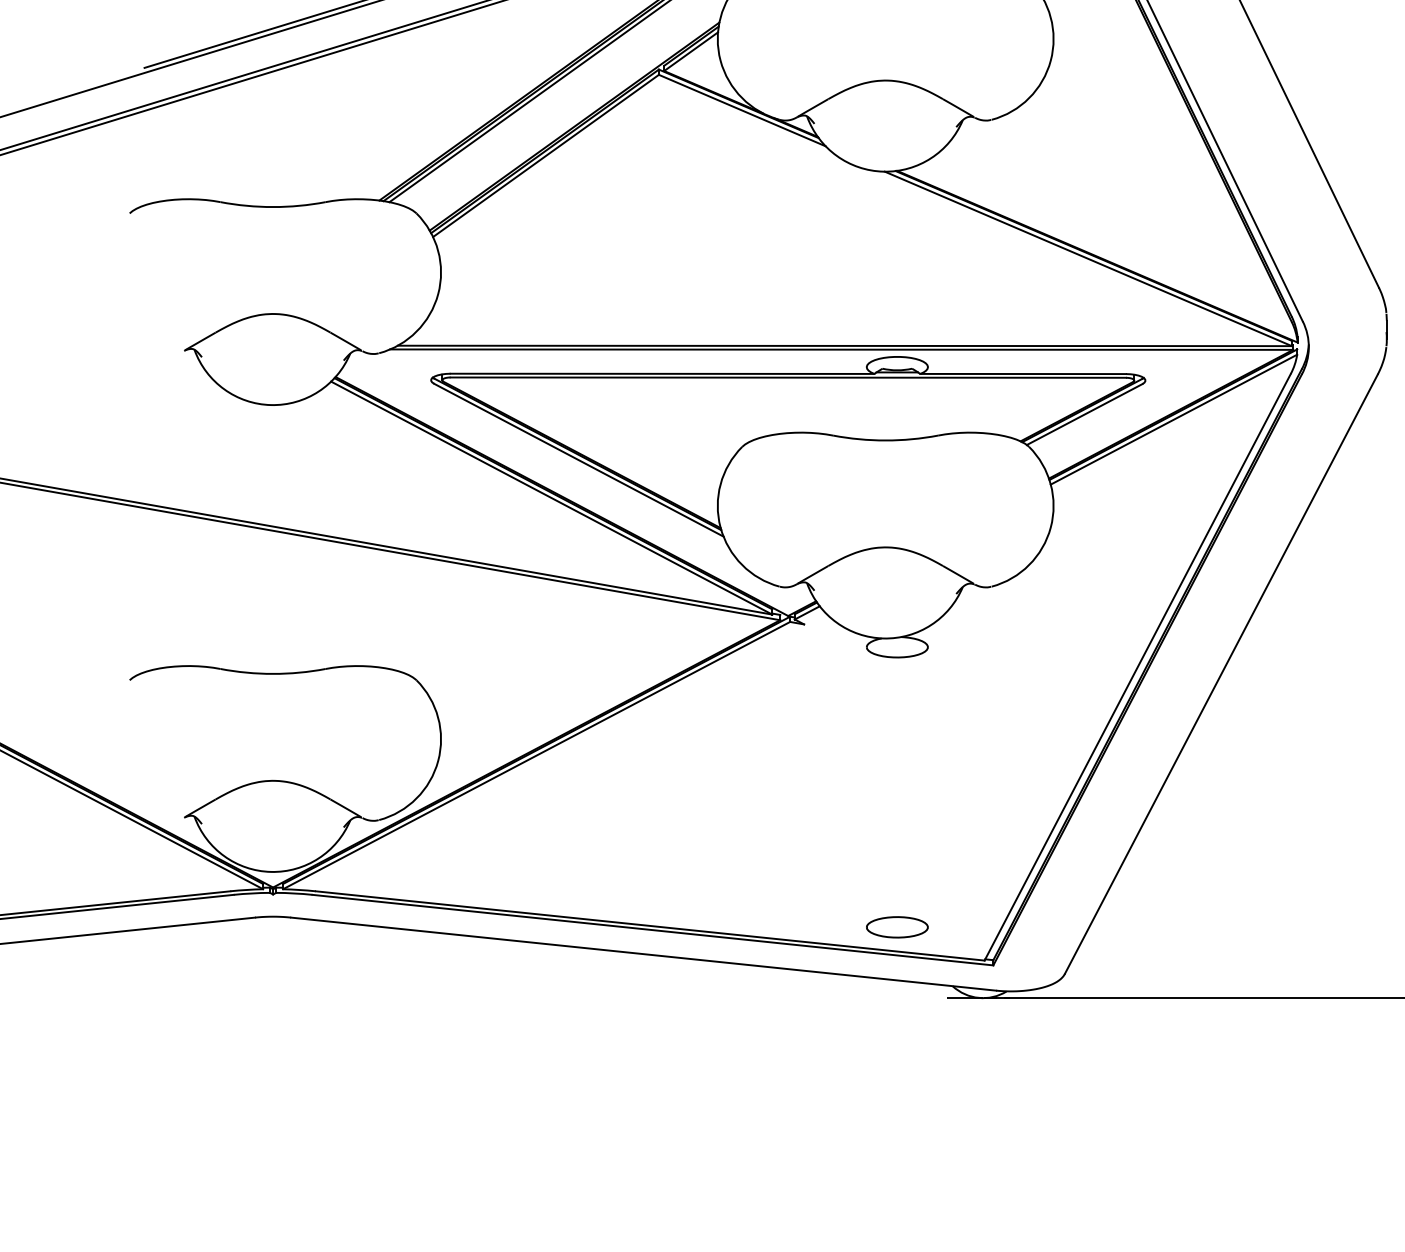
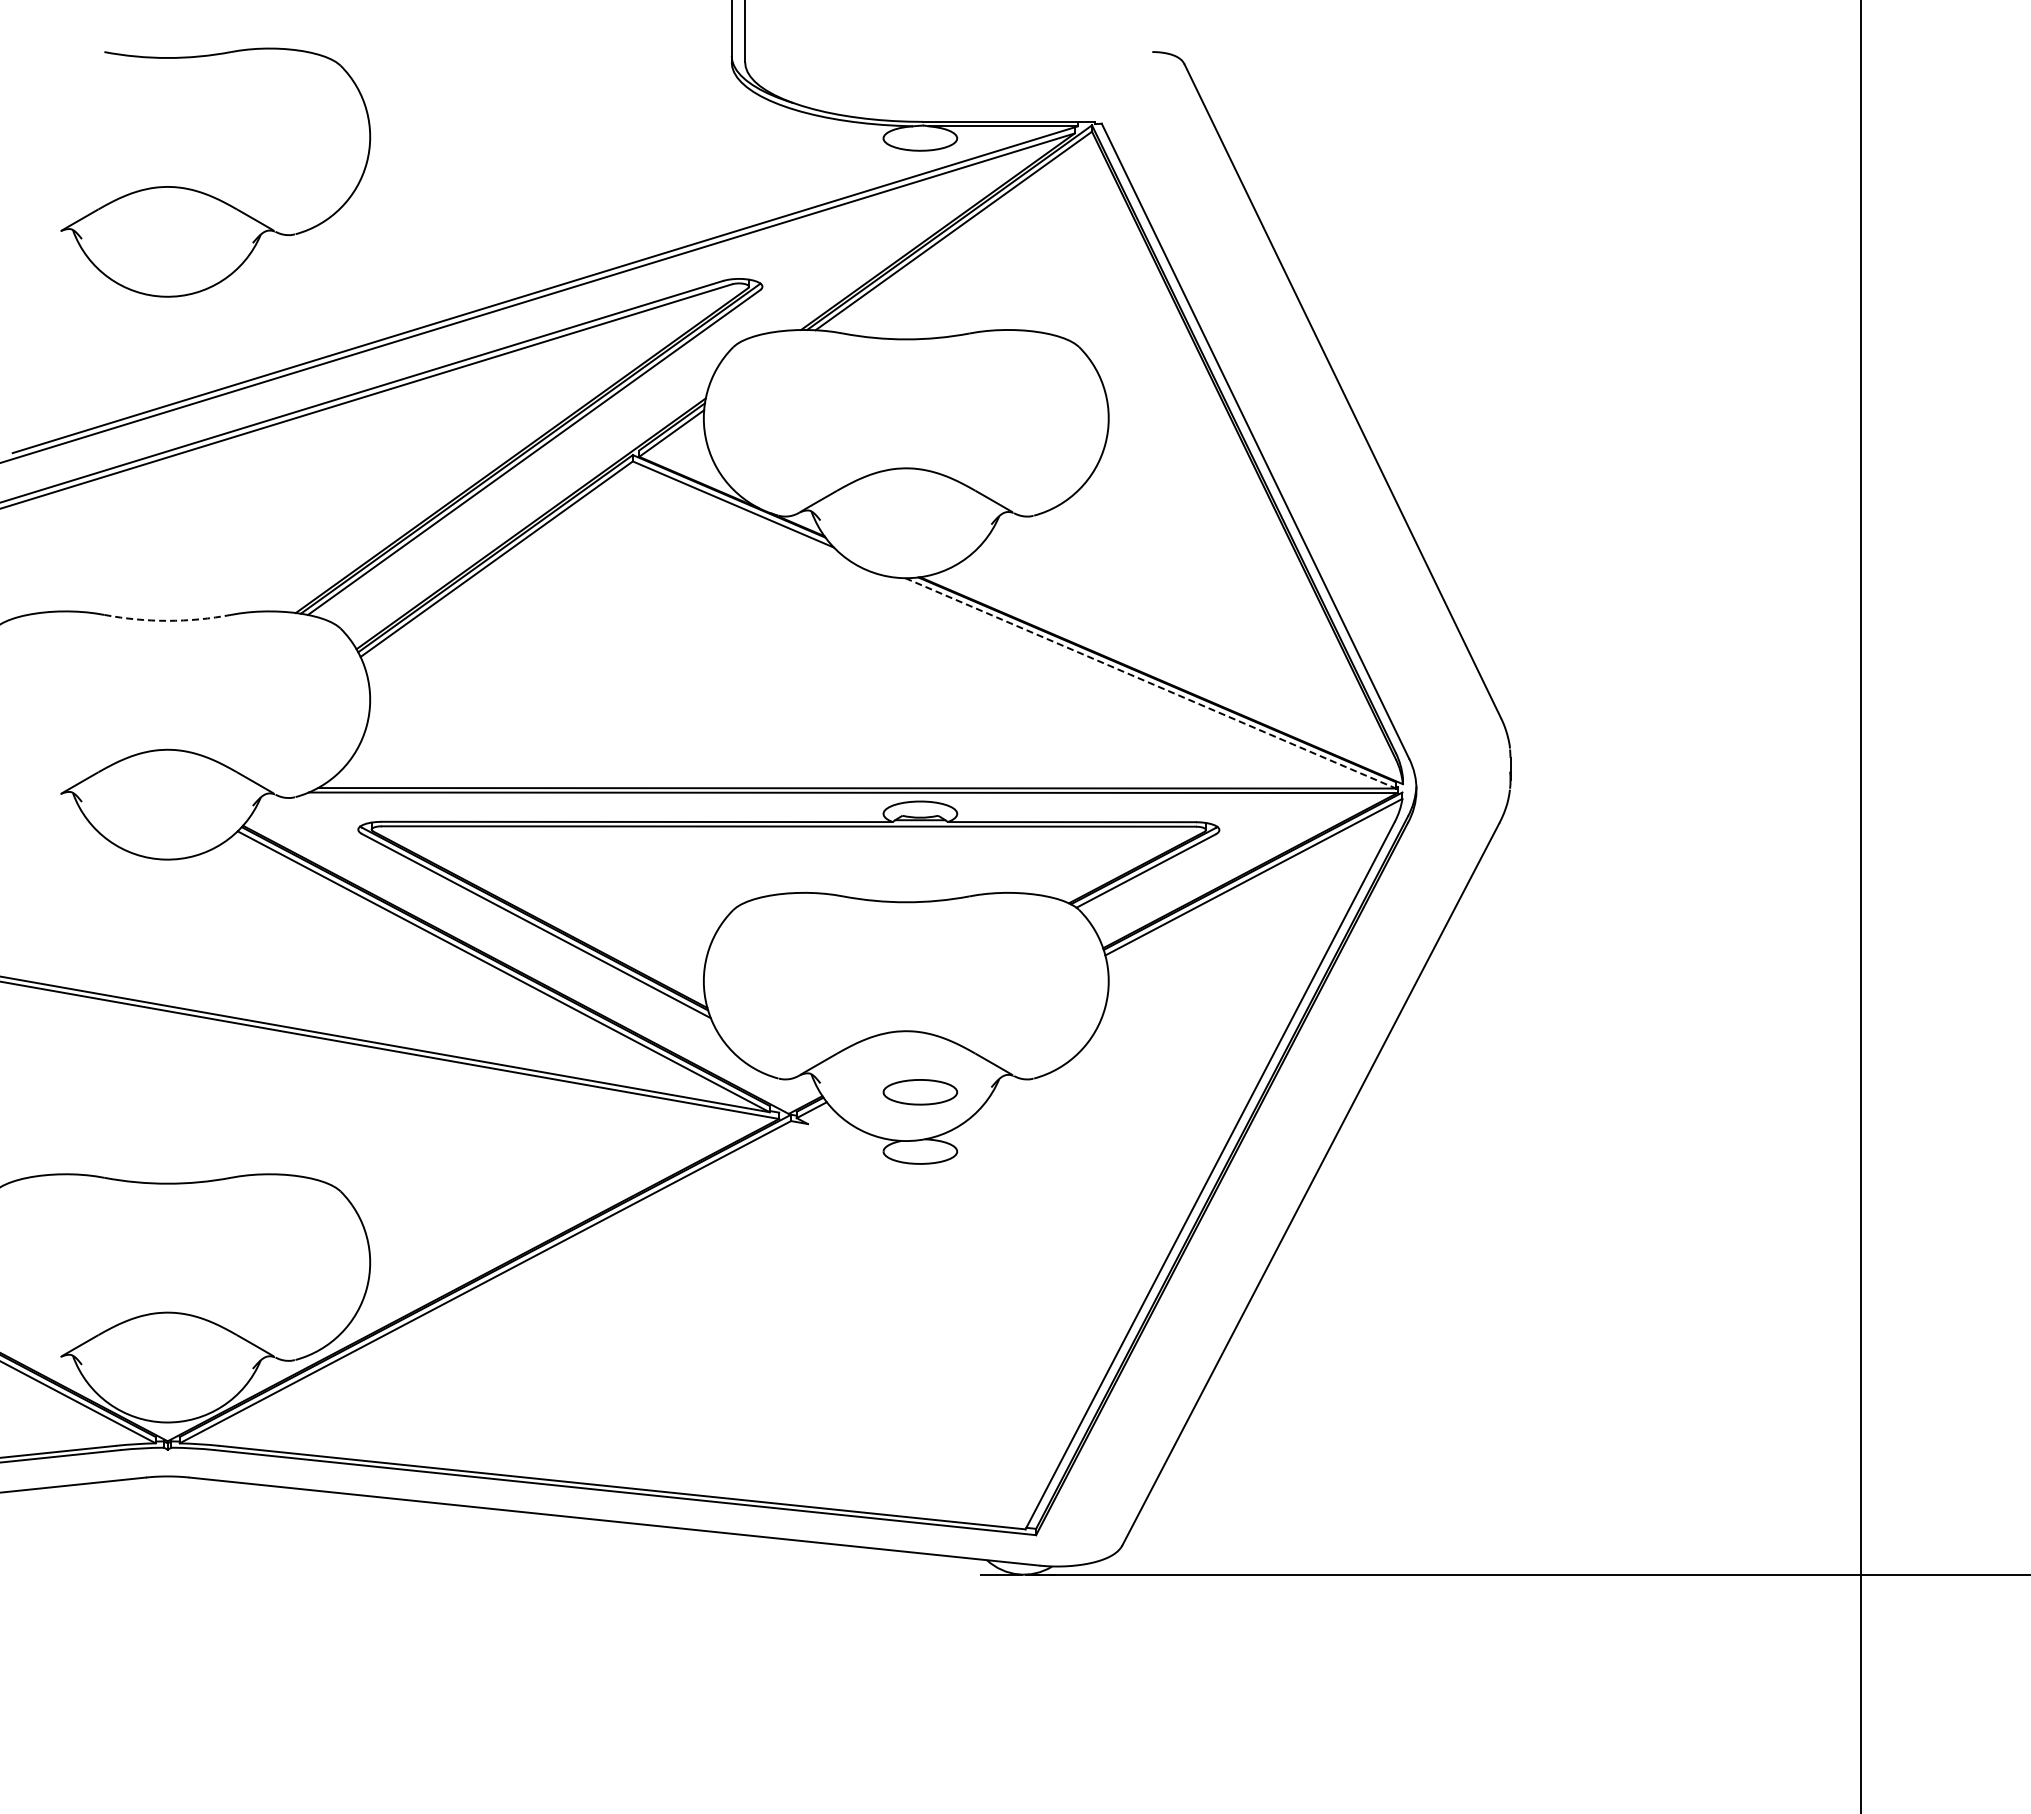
arc: (272, 206) -> (167, 620), solid -> dashed
line: (1088, 259) -> (1150, 683), solid -> dashed
part: (896, 927) -> (919, 1092), moved

